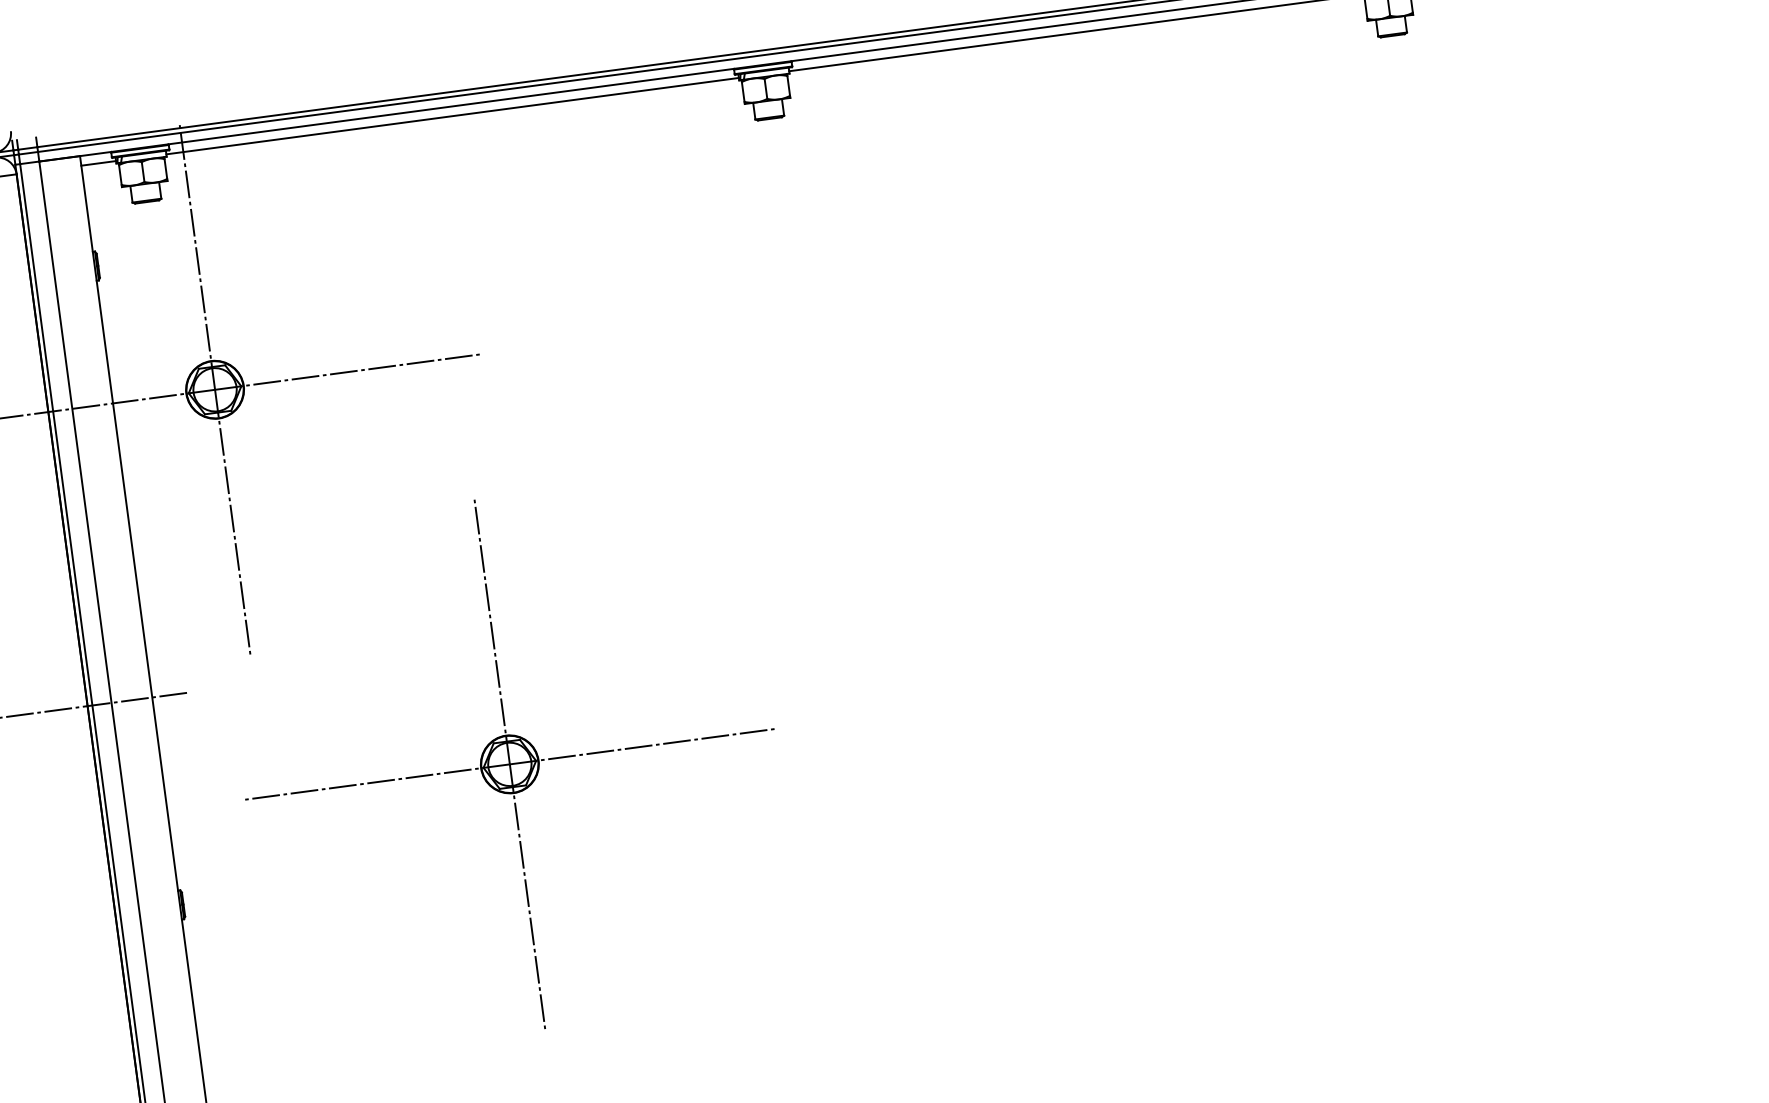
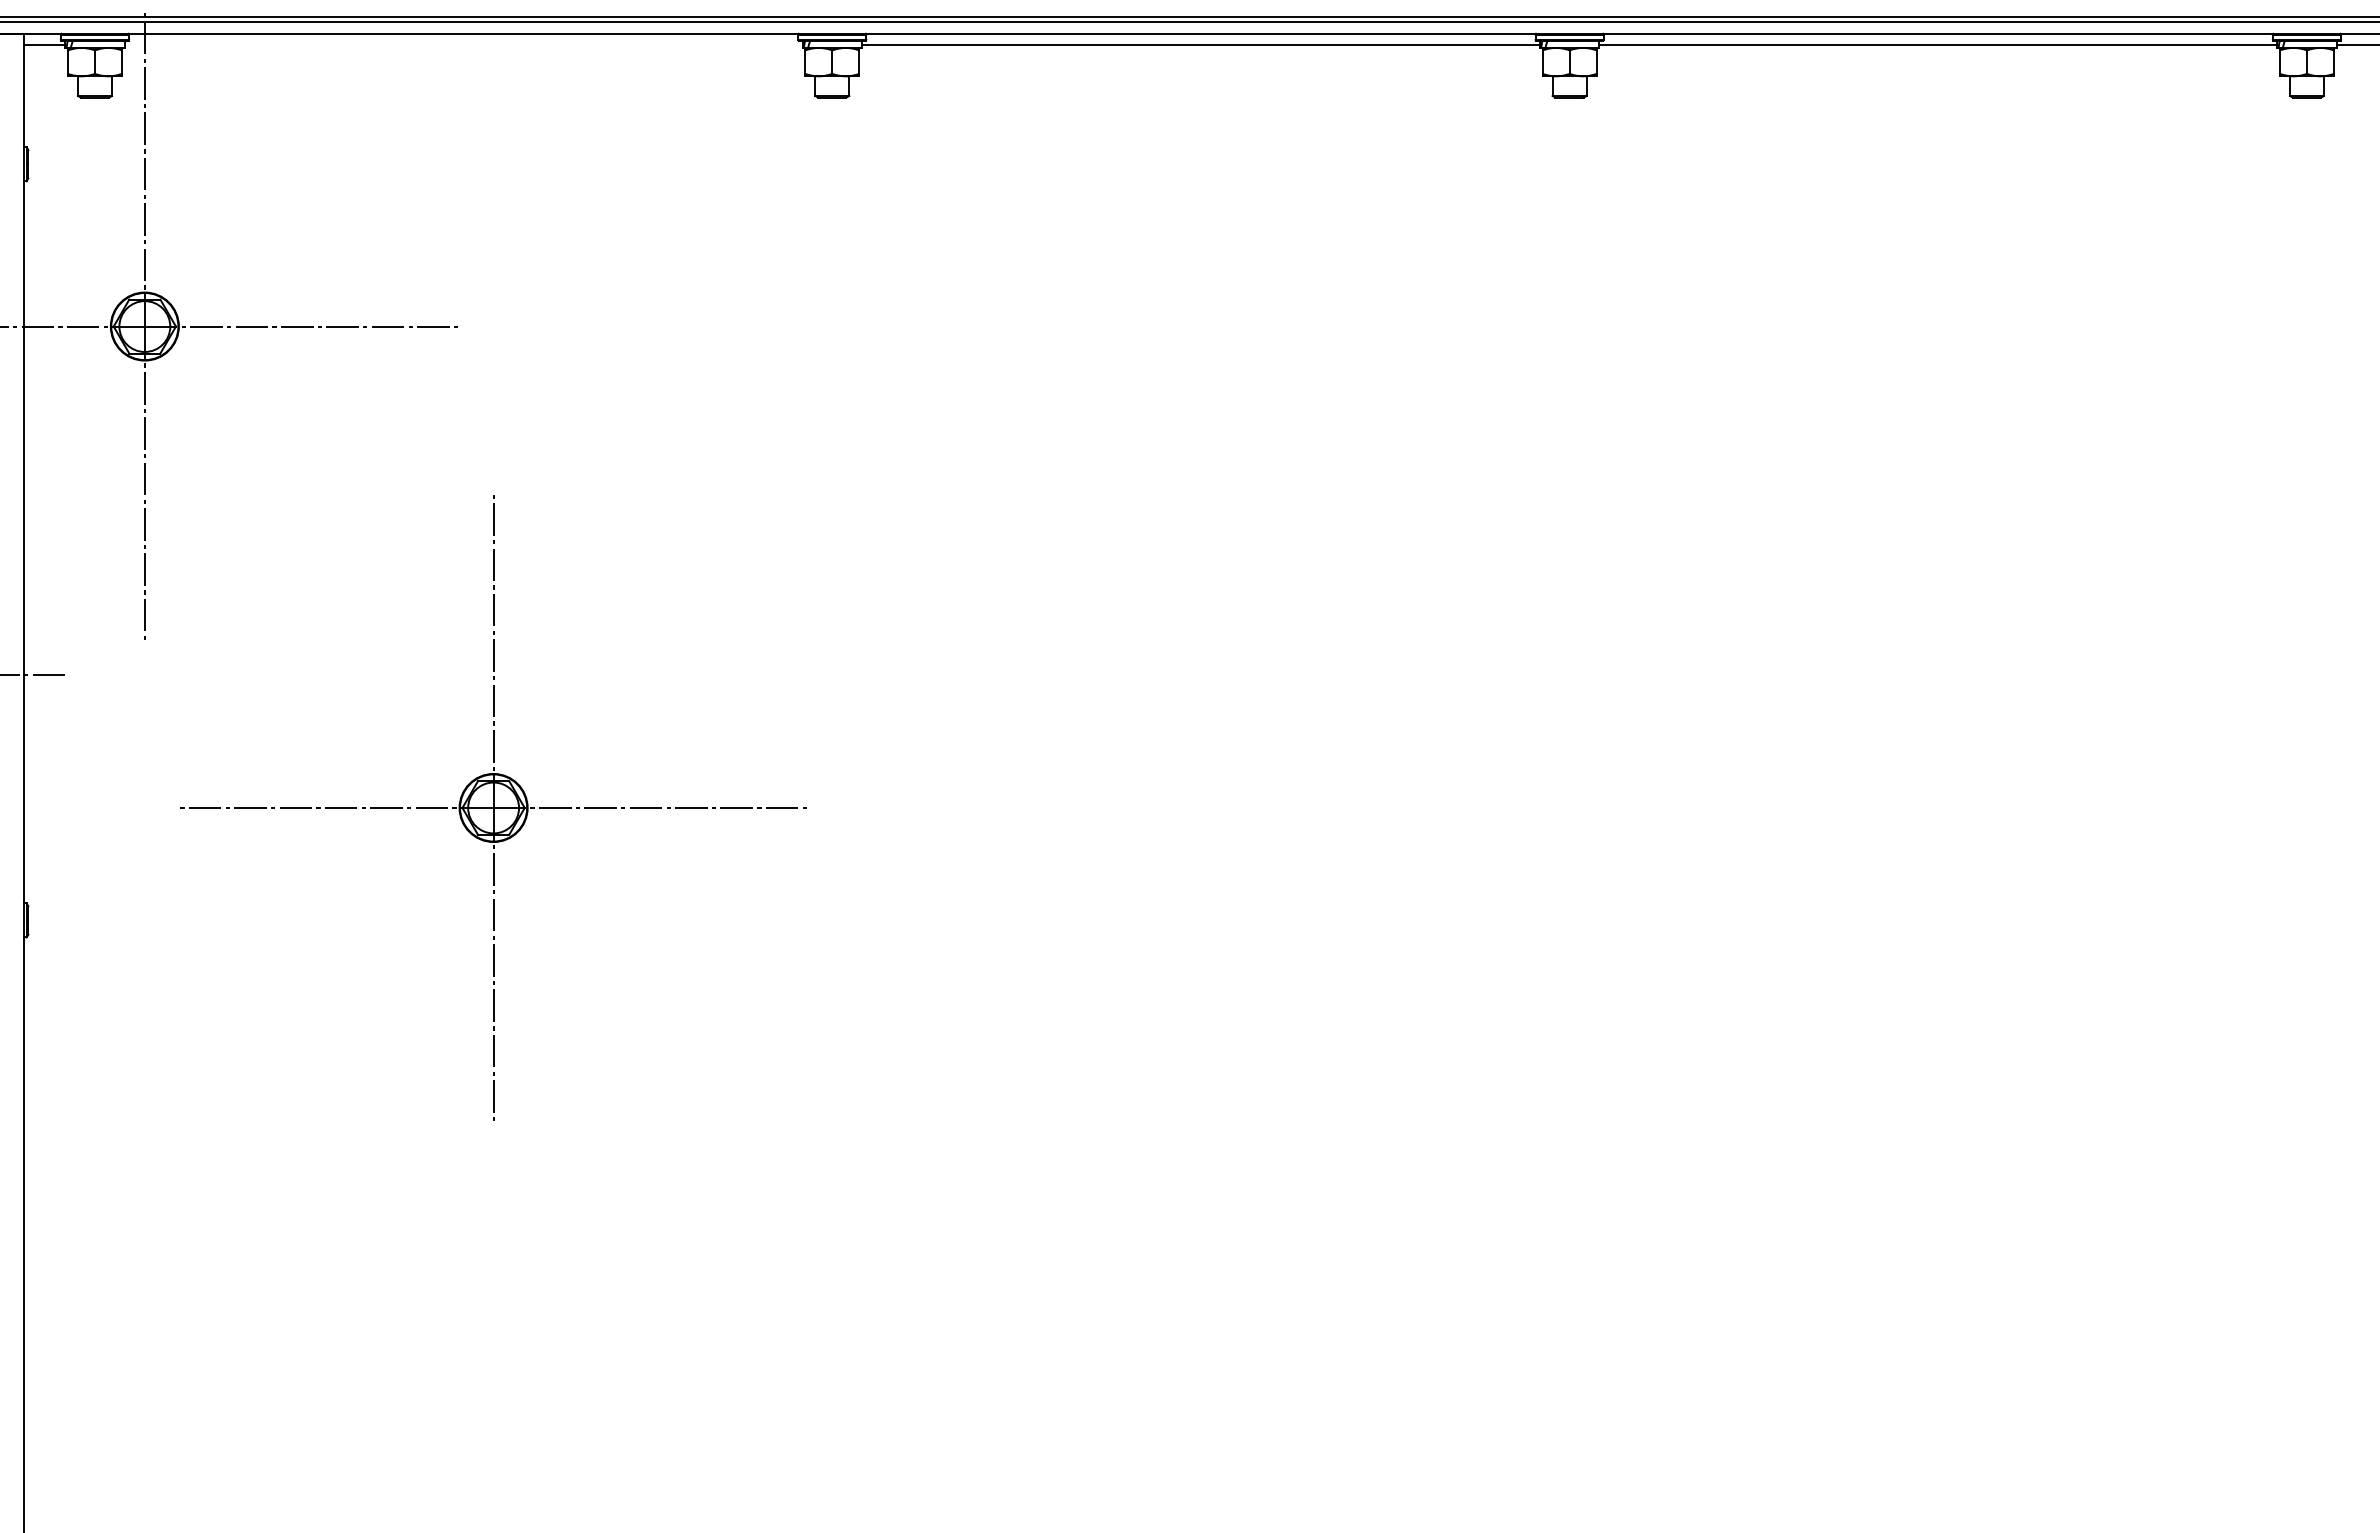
line: (452, 116) -> (463, 45), removed
part: (509, 763) -> (493, 807), moved

